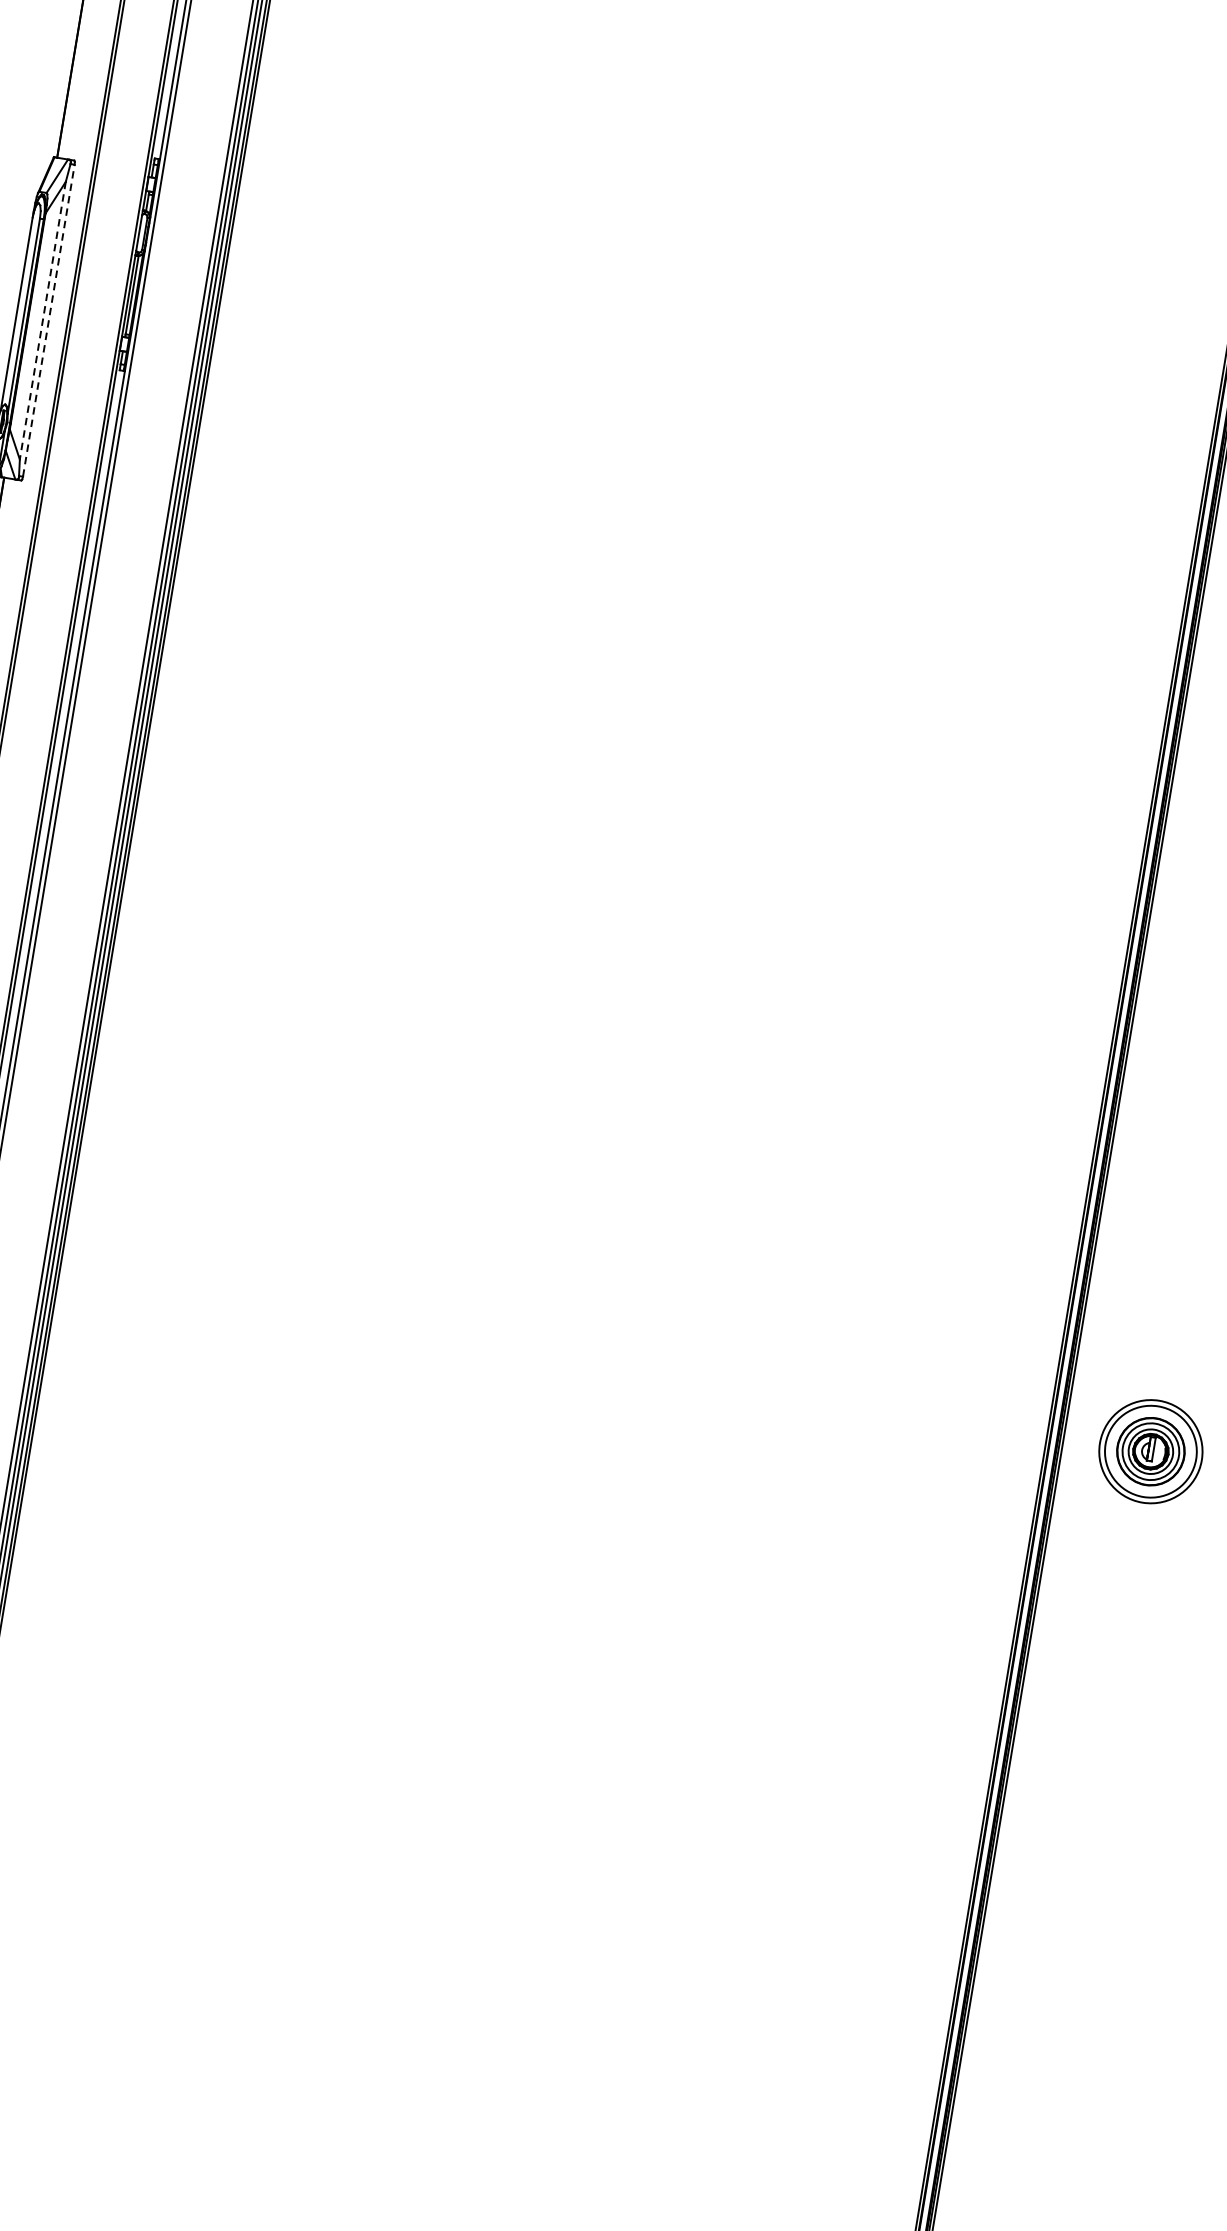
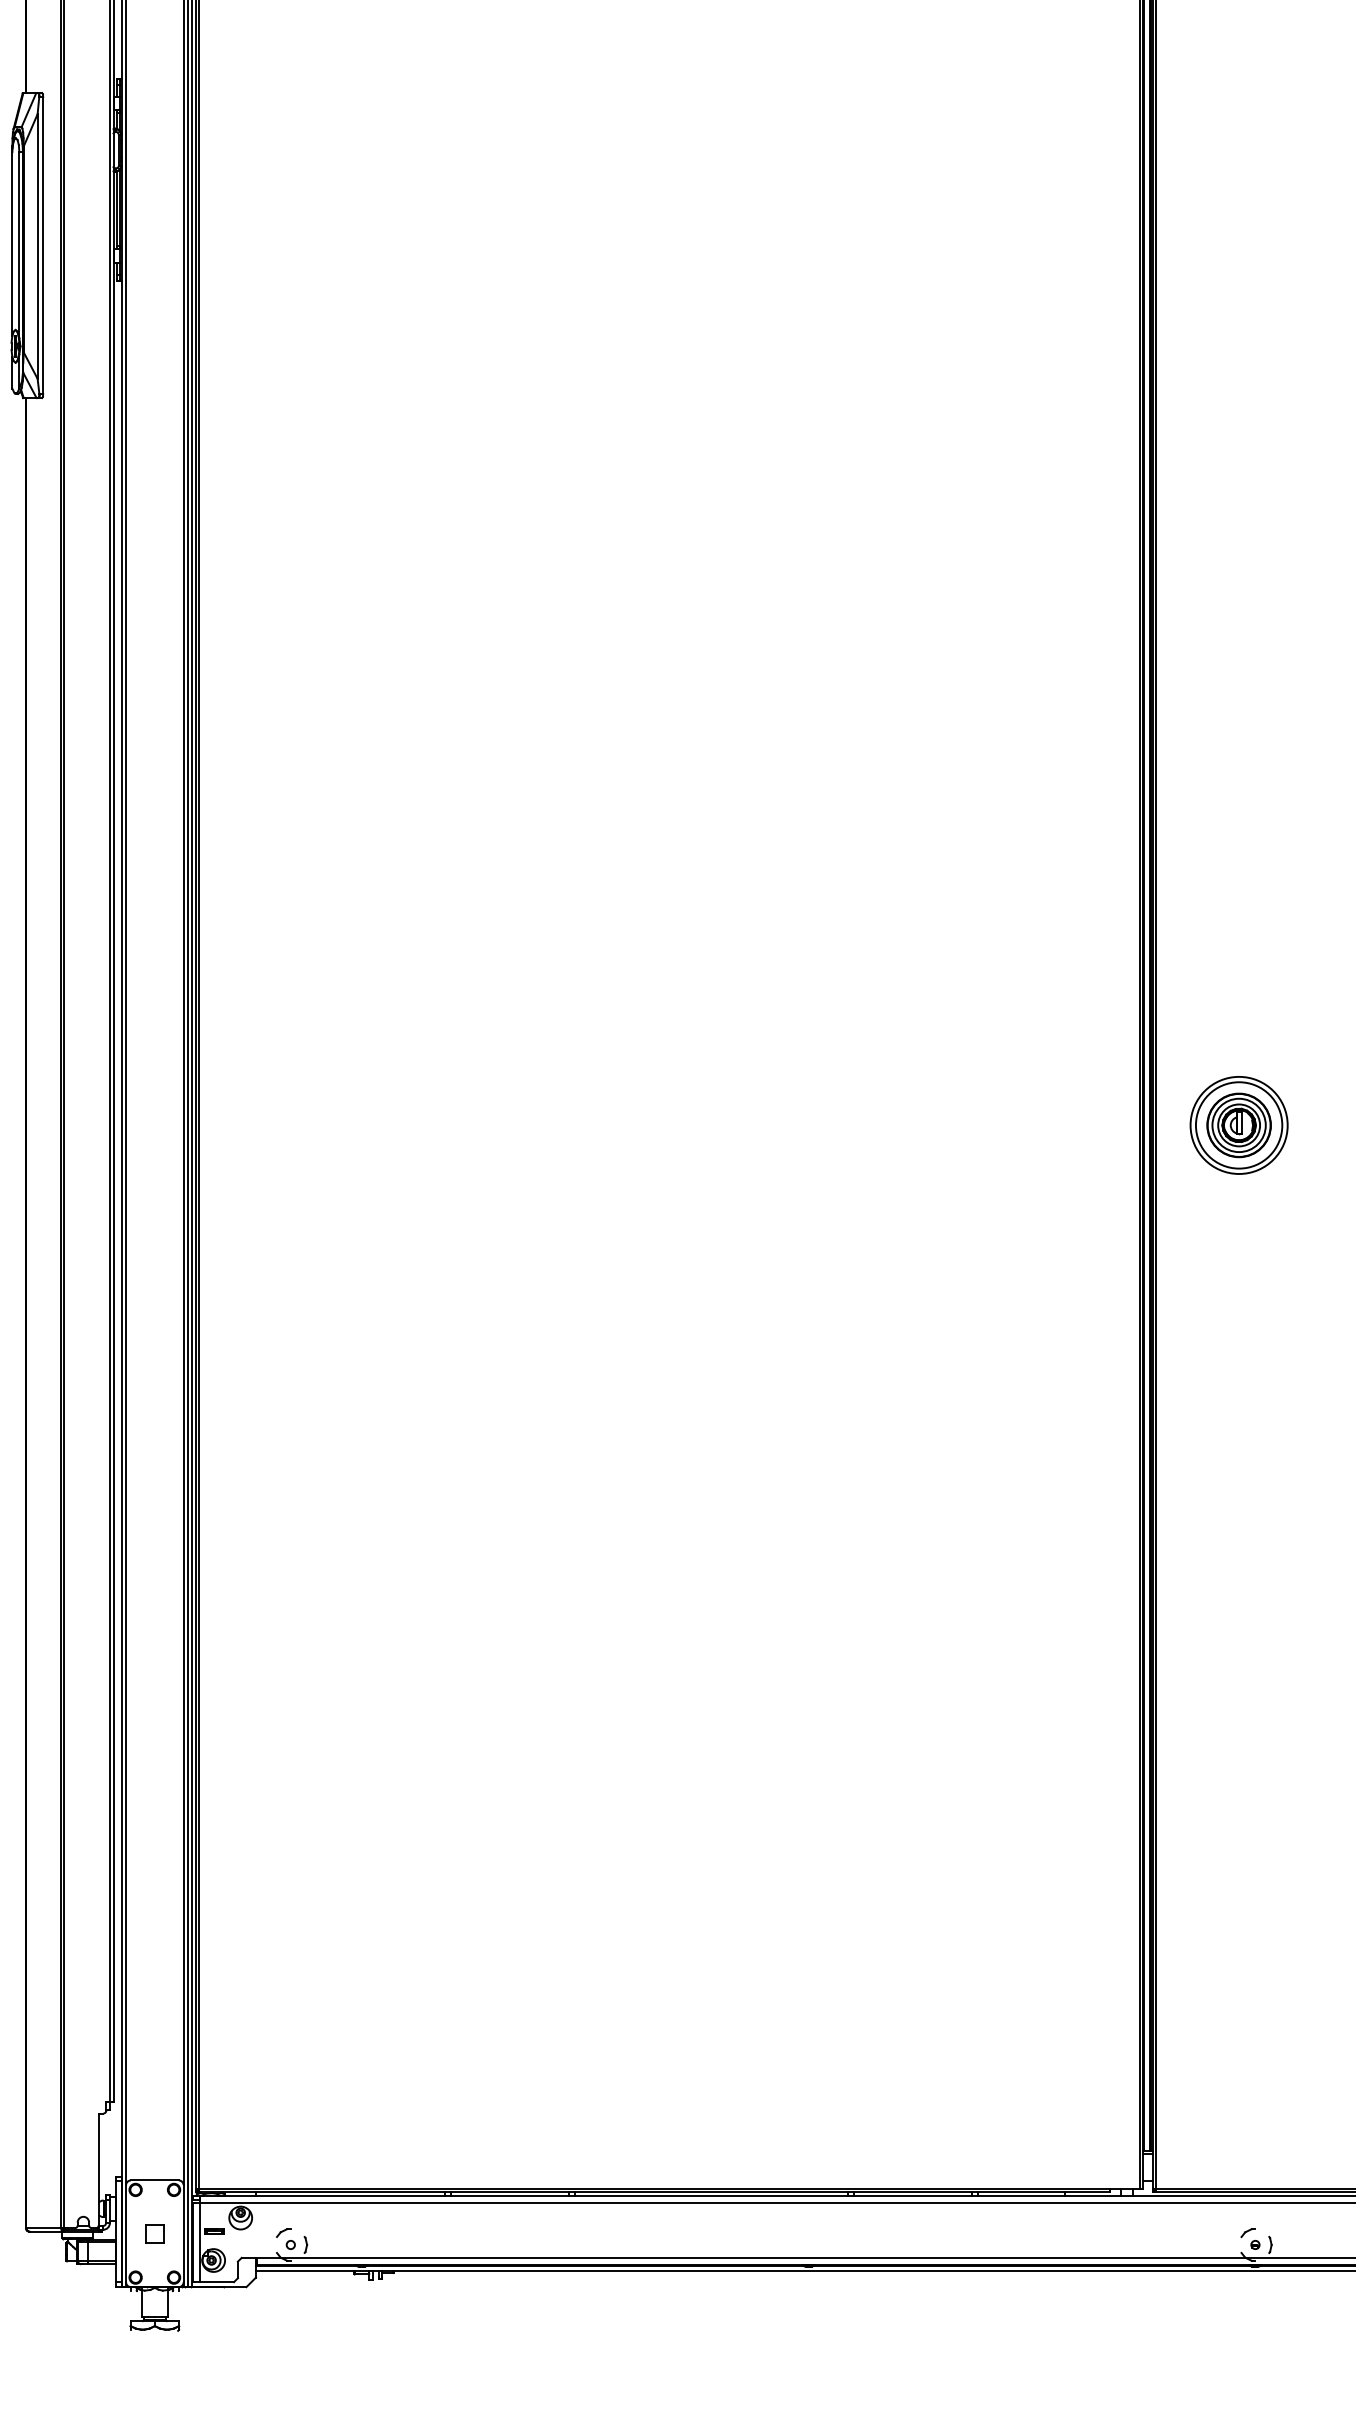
line: (49, 320) -> (43, 245), dashed -> solid
line: (42, 321) -> (37, 247), dashed -> solid

